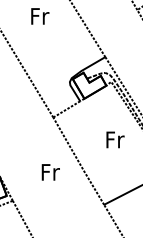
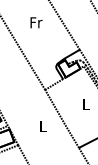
text: (115, 139) -> (86, 104), Fr -> L
text: (50, 171) -> (43, 125), Fr -> L

